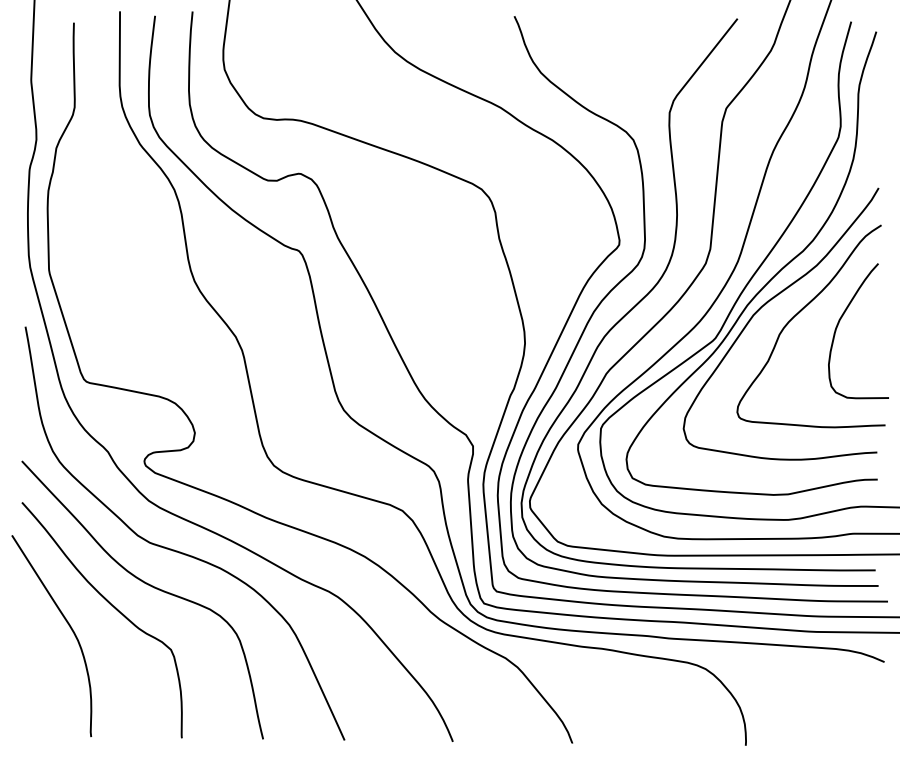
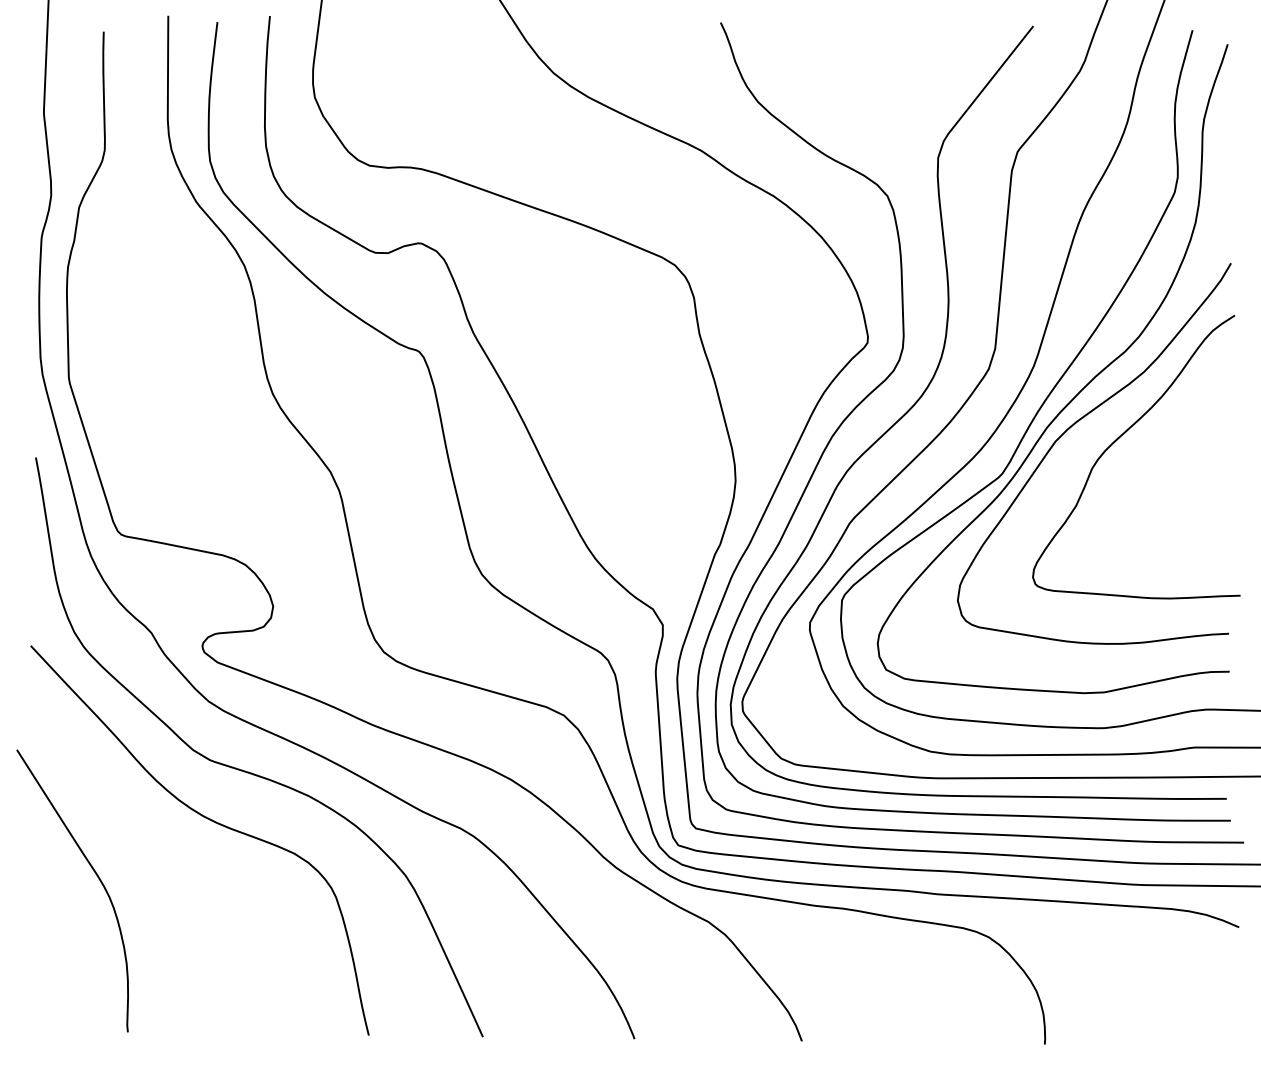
curve: (839, 323) -> (1175, 453), removed
curve: (113, 607) -> (158, 850), removed

